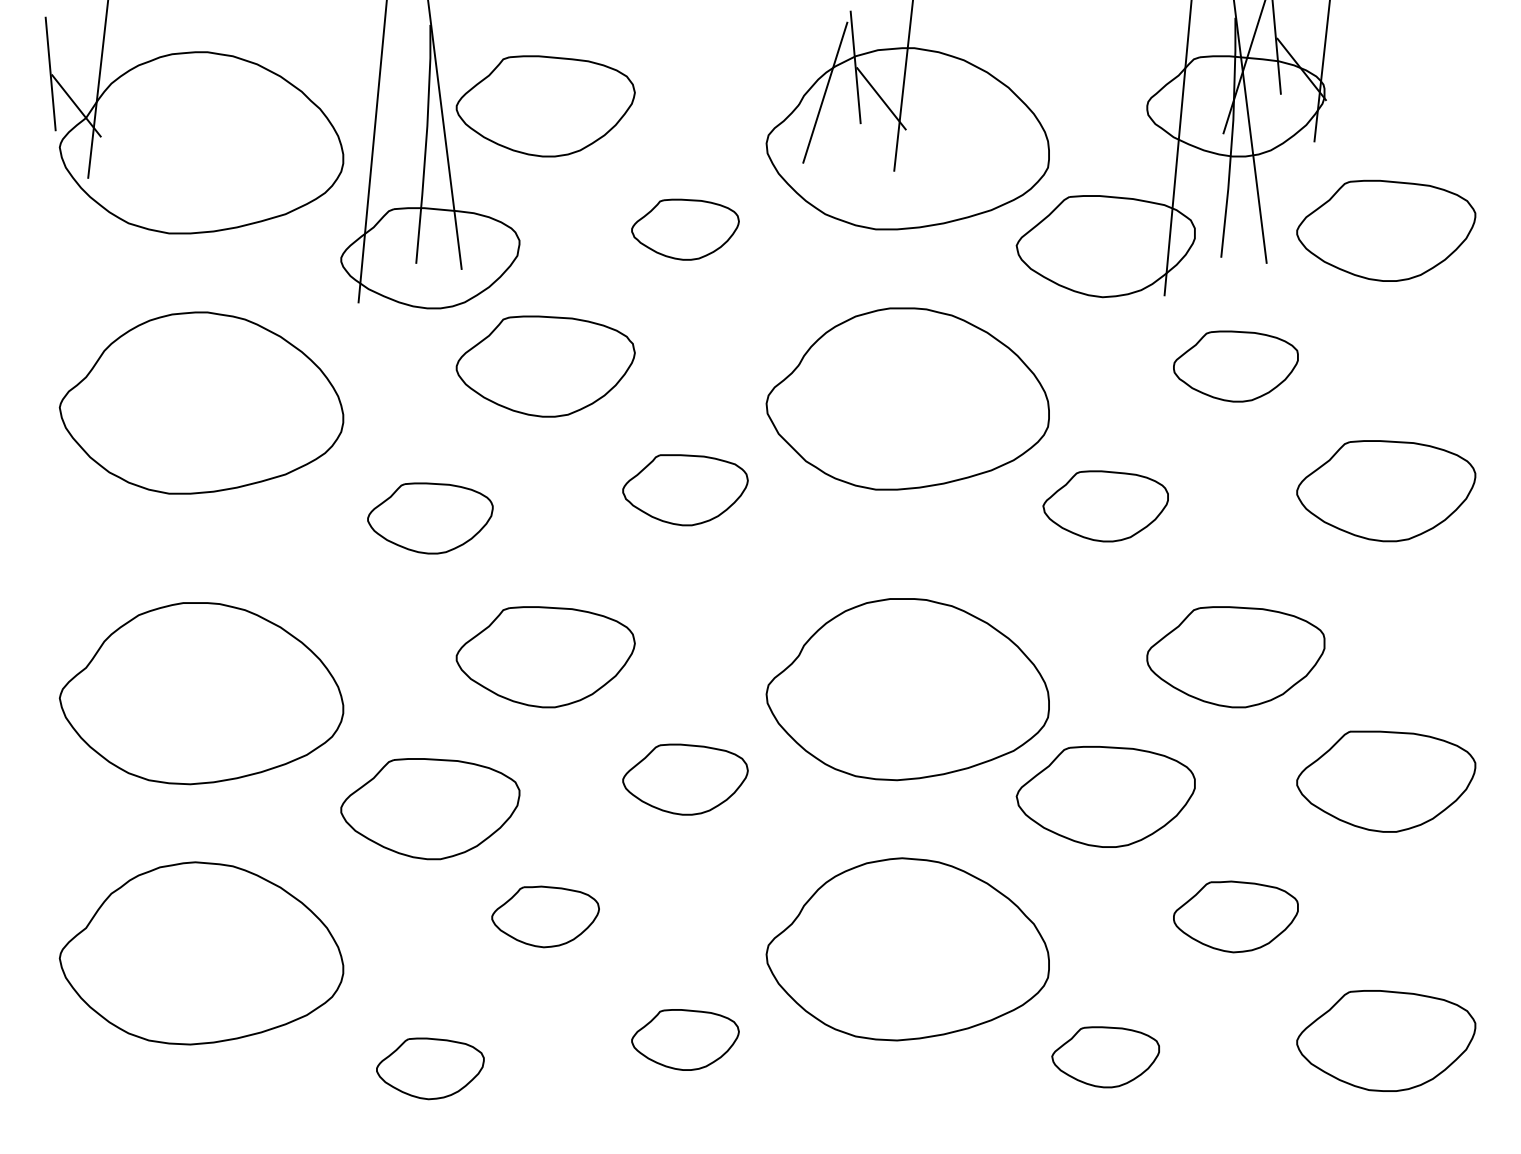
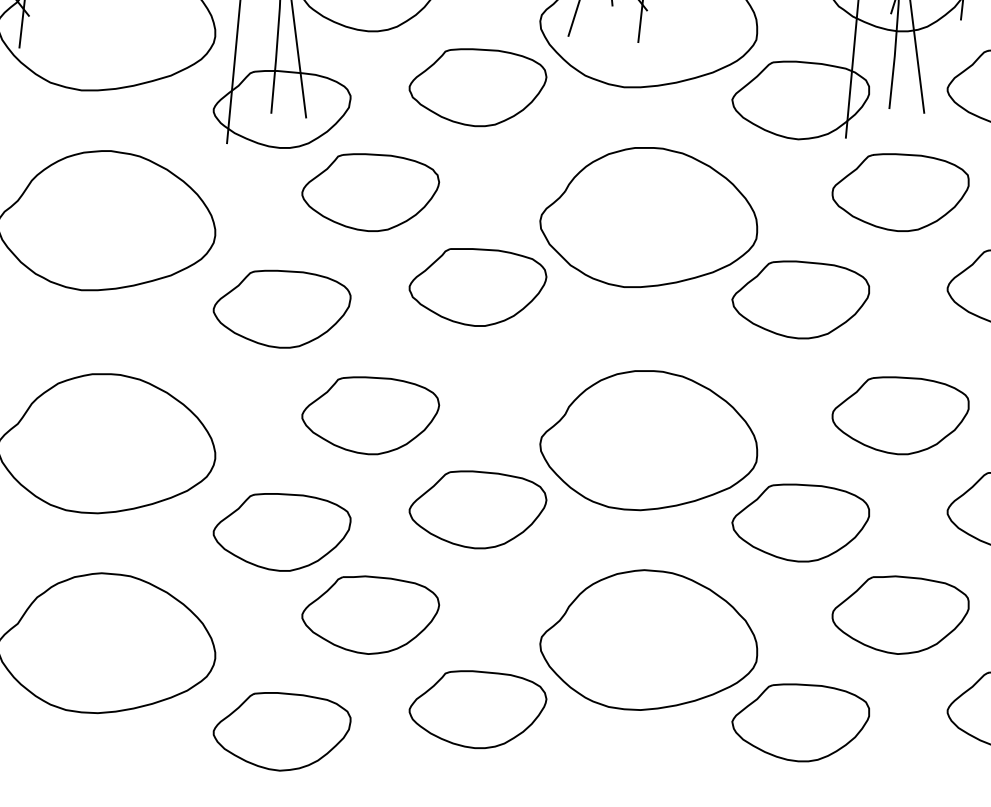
part: (685, 229) -> (478, 87), size x1.67
part: (1235, 366) -> (900, 192), size x1.43
part: (685, 490) -> (478, 287), size x1.43
part: (1105, 506) -> (800, 300), size x1.43
part: (430, 518) -> (282, 309), size x1.43
part: (685, 779) -> (478, 509), size x1.43
part: (545, 916) -> (370, 614), size x1.67
part: (1235, 916) -> (900, 614), size x1.43
part: (685, 1039) -> (478, 709), size x1.67
part: (1105, 1057) -> (800, 723), size x1.67
part: (430, 1068) -> (282, 731), size x1.67

